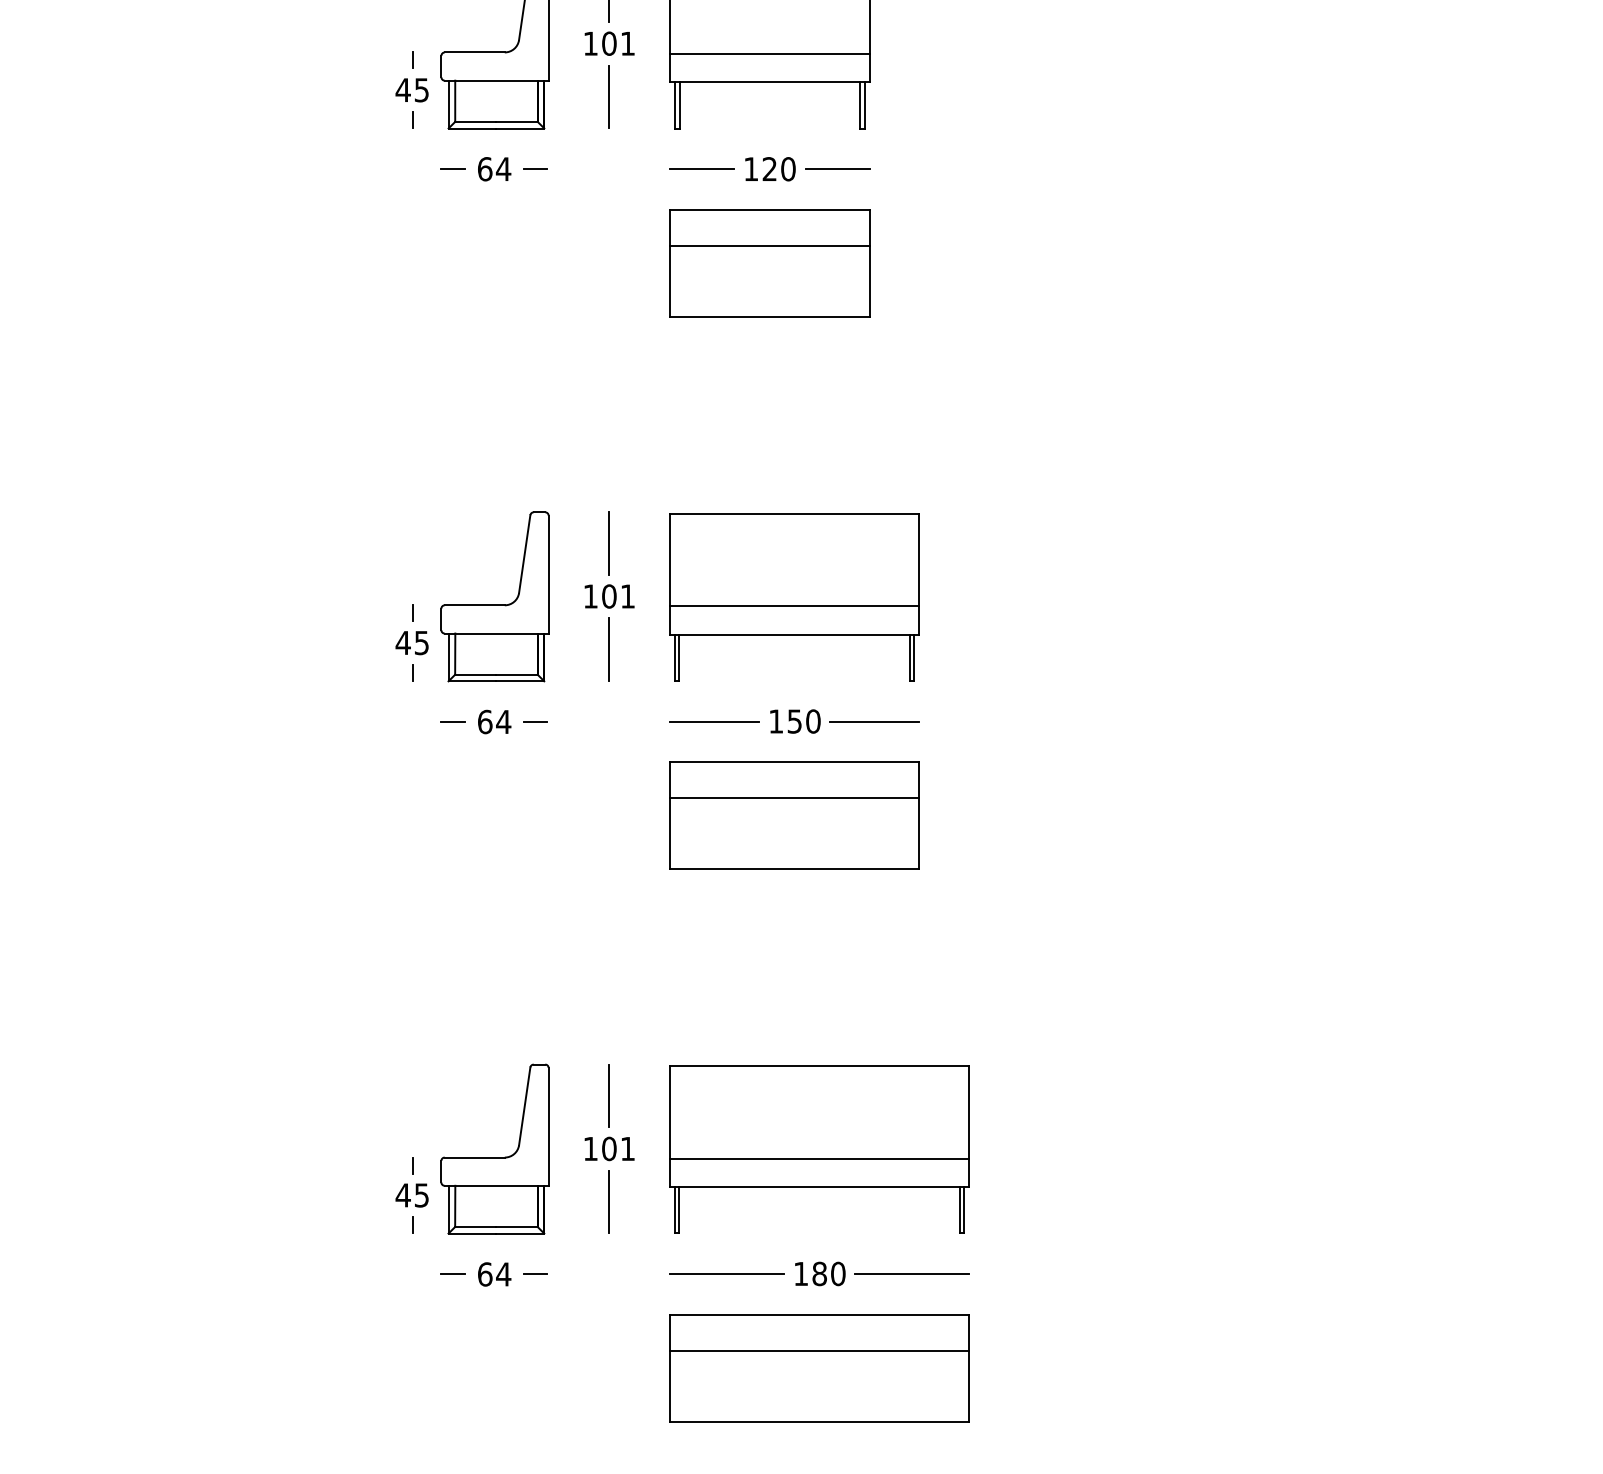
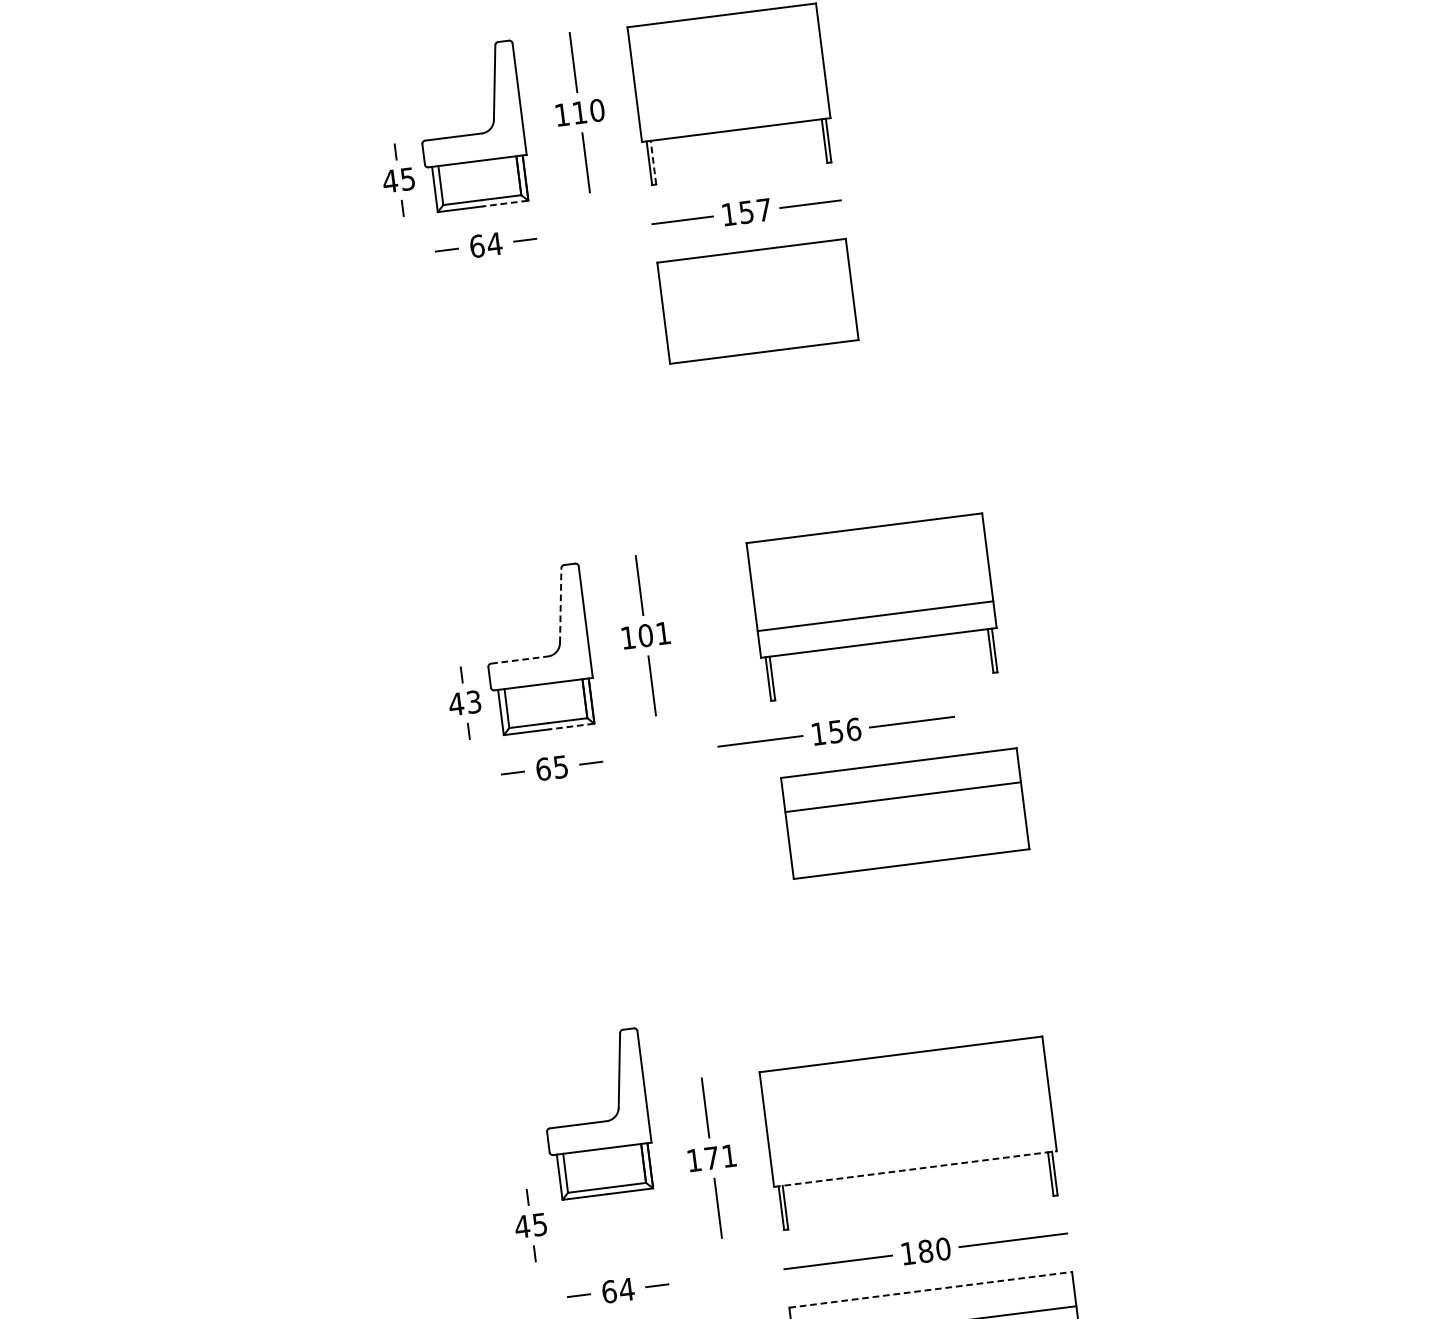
text: (618, 43) -> (588, 111), 101 -> 110
line: (769, 54) -> (732, 103), removed
line: (679, 104) -> (653, 161), solid -> dashed
line: (519, 128) -> (504, 203), solid -> dashed
text: (778, 169) -> (754, 211), 120 -> 157
line: (769, 246) -> (755, 285), removed
line: (524, 553) -> (560, 605), solid -> dashed
part: (794, 597) -> (874, 607), moved
line: (475, 605) -> (520, 660), solid -> dashed
text: (421, 642) -> (473, 701), 45 -> 43
line: (519, 681) -> (570, 726), solid -> dashed
text: (813, 721) -> (853, 729), 150 -> 156
text: (503, 722) -> (560, 767), 64 -> 65
part: (794, 815) -> (904, 813), moved
text: (609, 1148) -> (711, 1157), 101 -> 171
part: (494, 1157) -> (596, 1122), moved
line: (819, 1158) -> (911, 1142), removed
line: (820, 1186) -> (916, 1168), solid -> dashed
line: (820, 1314) -> (931, 1289), solid -> dashed

